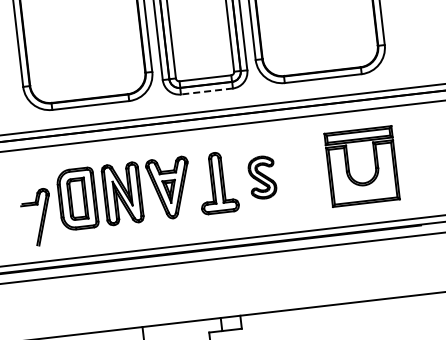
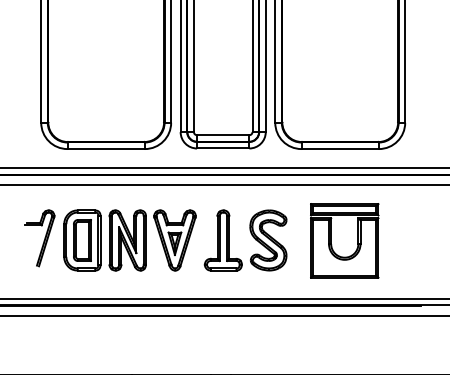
line: (206, 91) -> (222, 148), dashed -> solid
part: (361, 166) -> (344, 240), moved
part: (262, 177) -> (268, 240), size x1.43
part: (36, 217) -> (39, 238), moved

